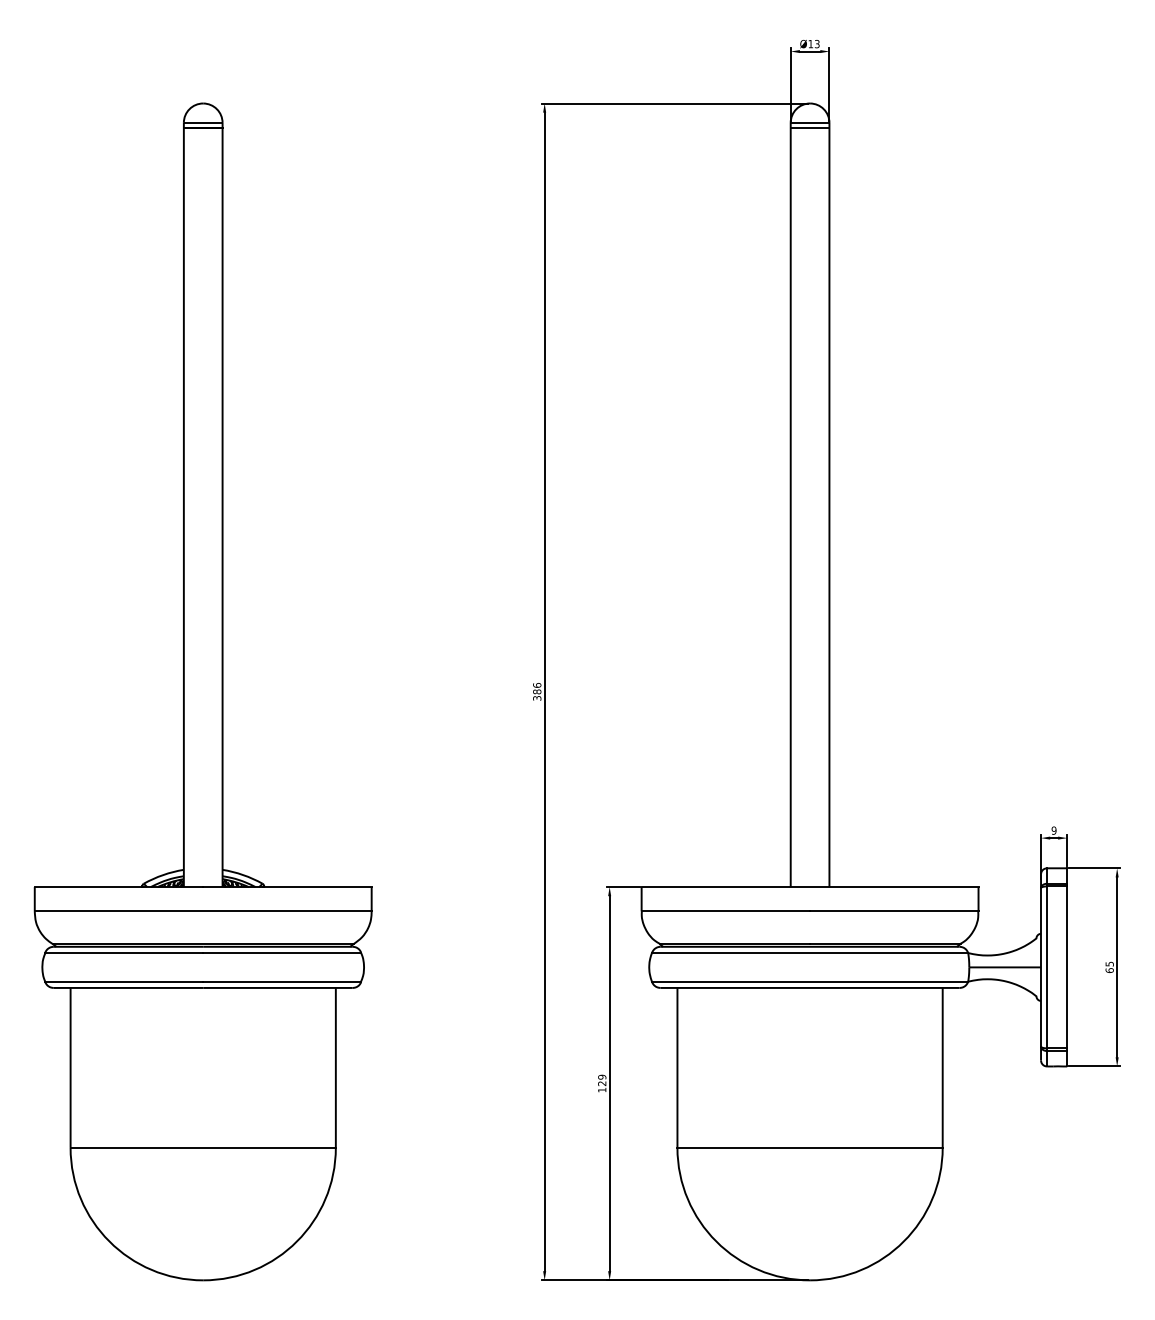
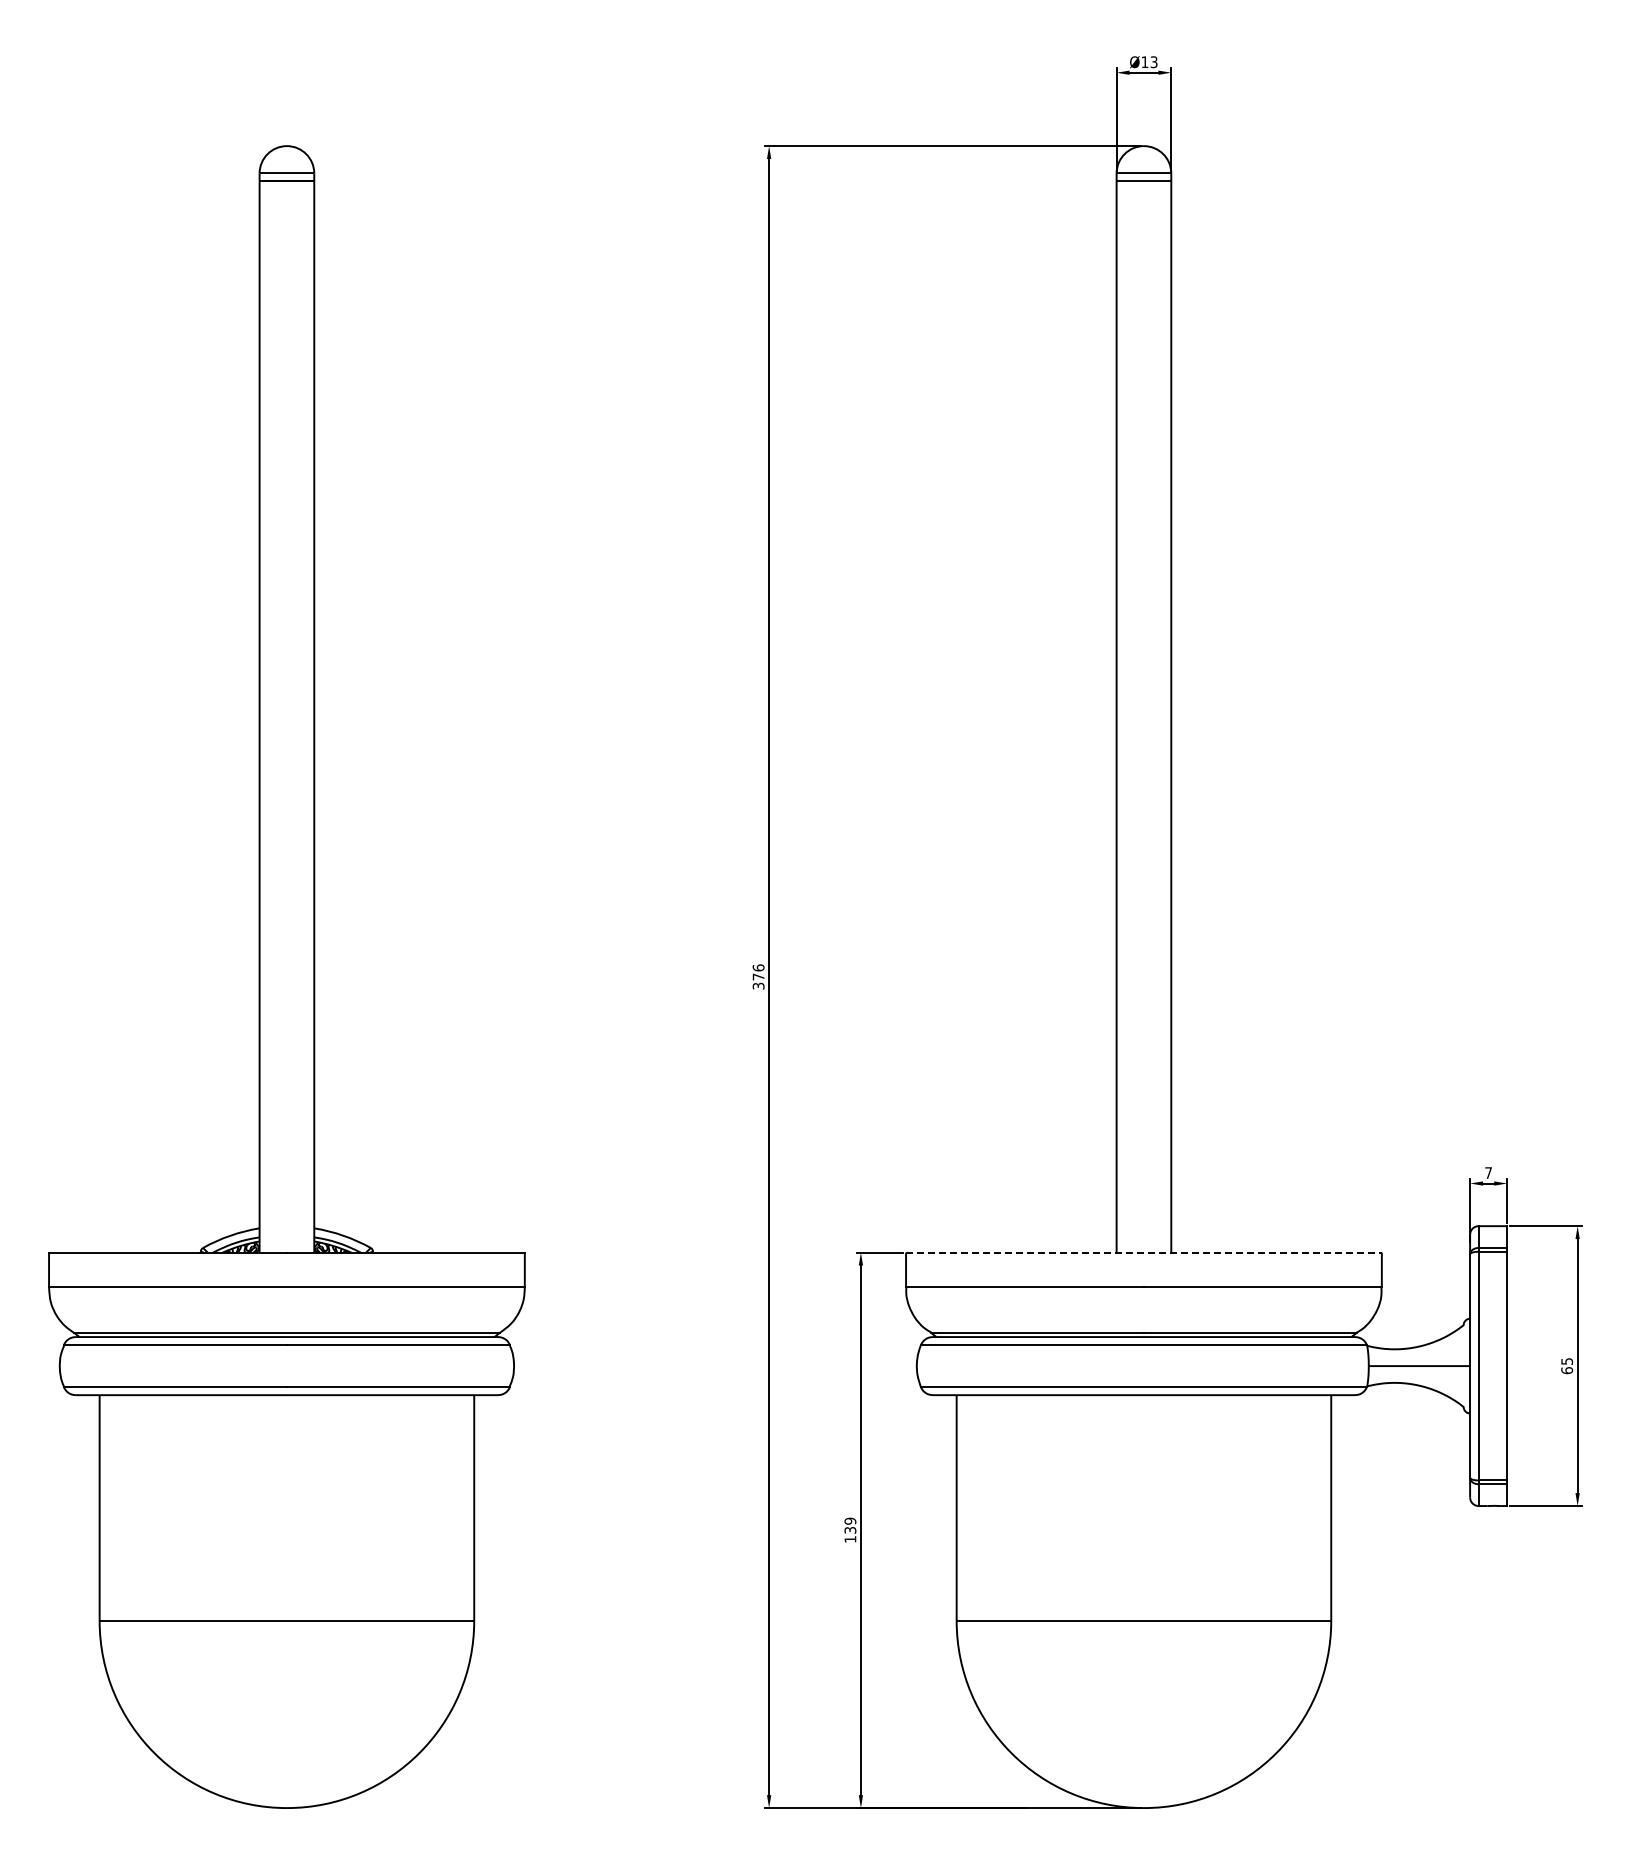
text: (537, 691) -> (758, 976), 386 -> 376
text: (1054, 830) -> (1488, 1172), 9 -> 7
line: (809, 886) -> (1143, 1252), solid -> dashed
text: (602, 1083) -> (850, 1530), 129 -> 139

